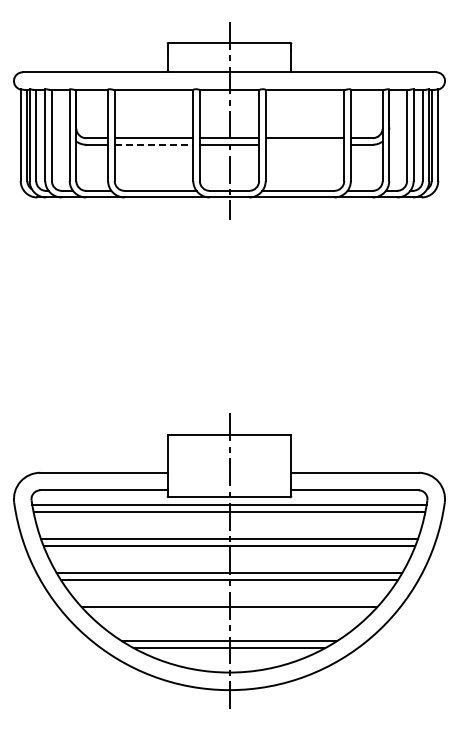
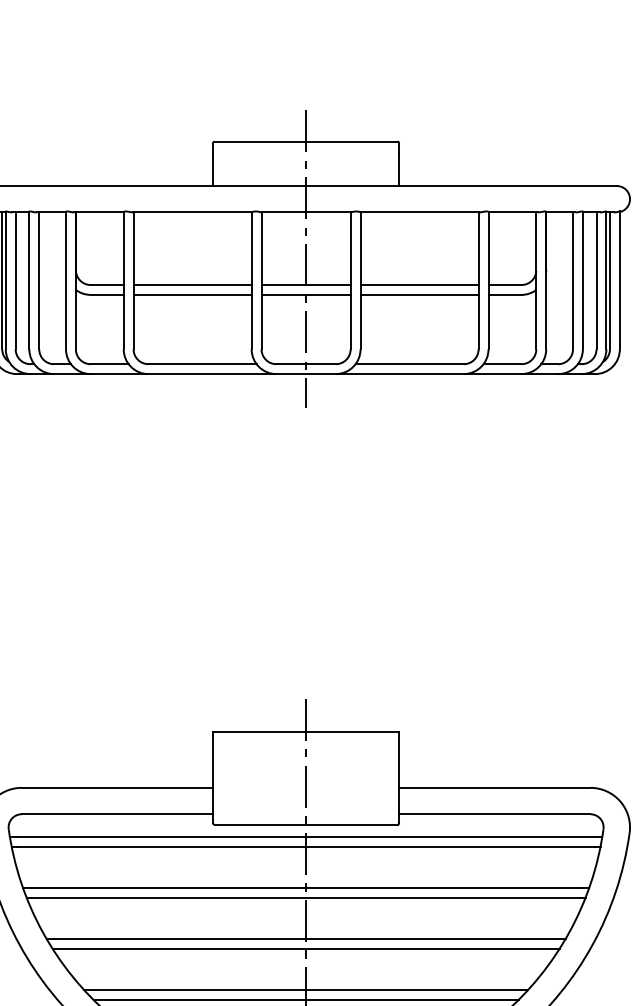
line: (154, 144) -> (193, 294), dashed -> solid
line: (304, 144) -> (418, 294), added
line: (229, 613) -> (306, 999), added

